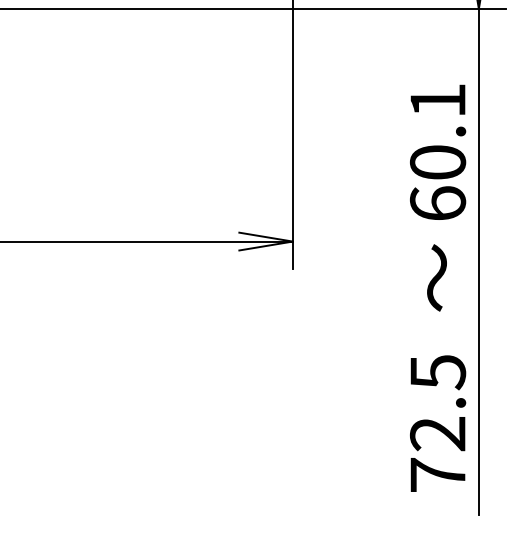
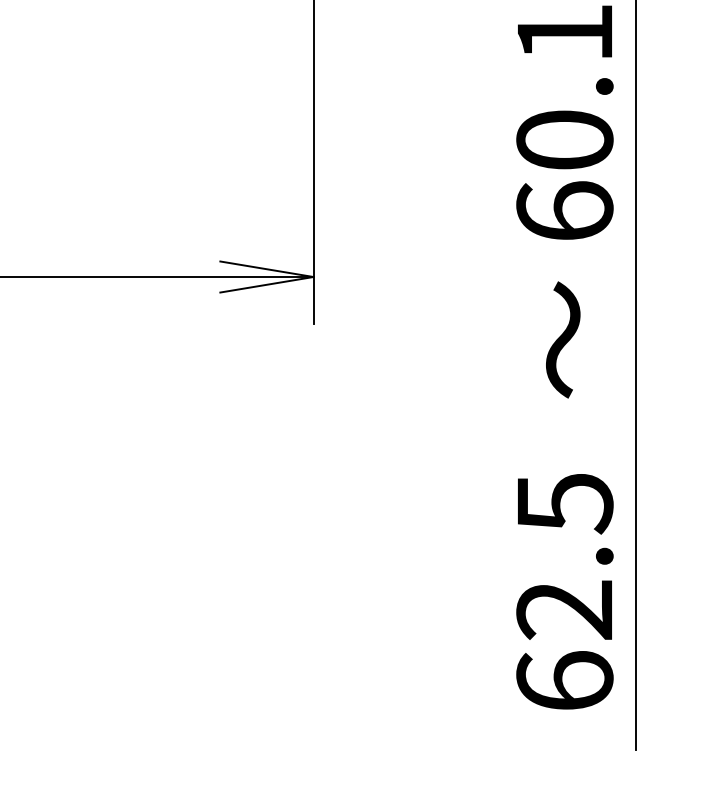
text: (438, 474) -> (565, 680), 72.5 -> 62.5

